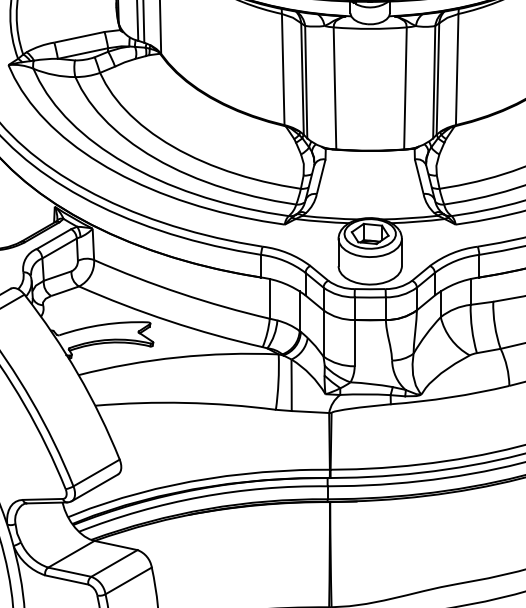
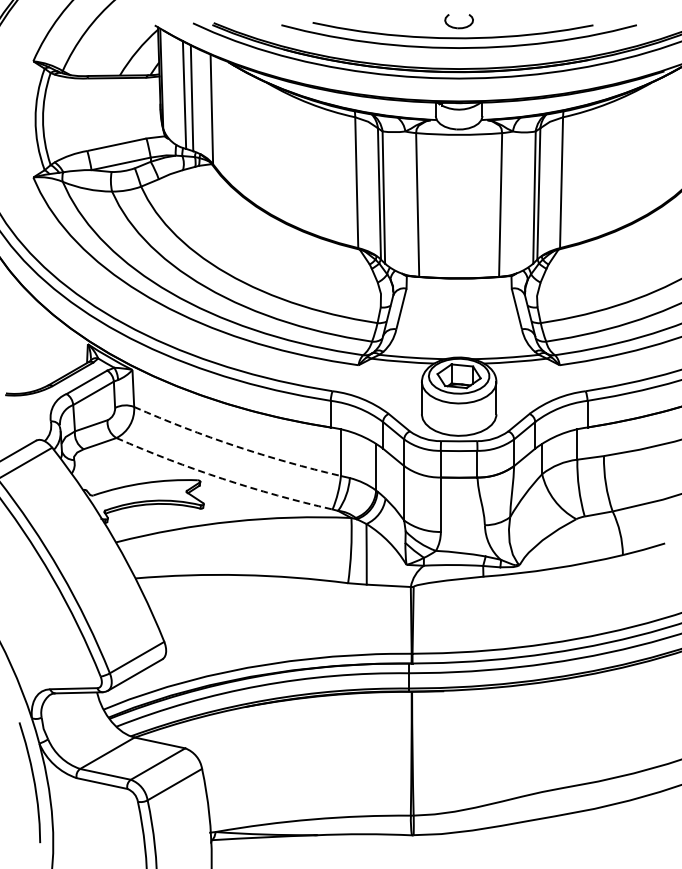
arc: (180, 293) -> (235, 446), solid -> dashed
arc: (169, 320) -> (222, 478), solid -> dashed

